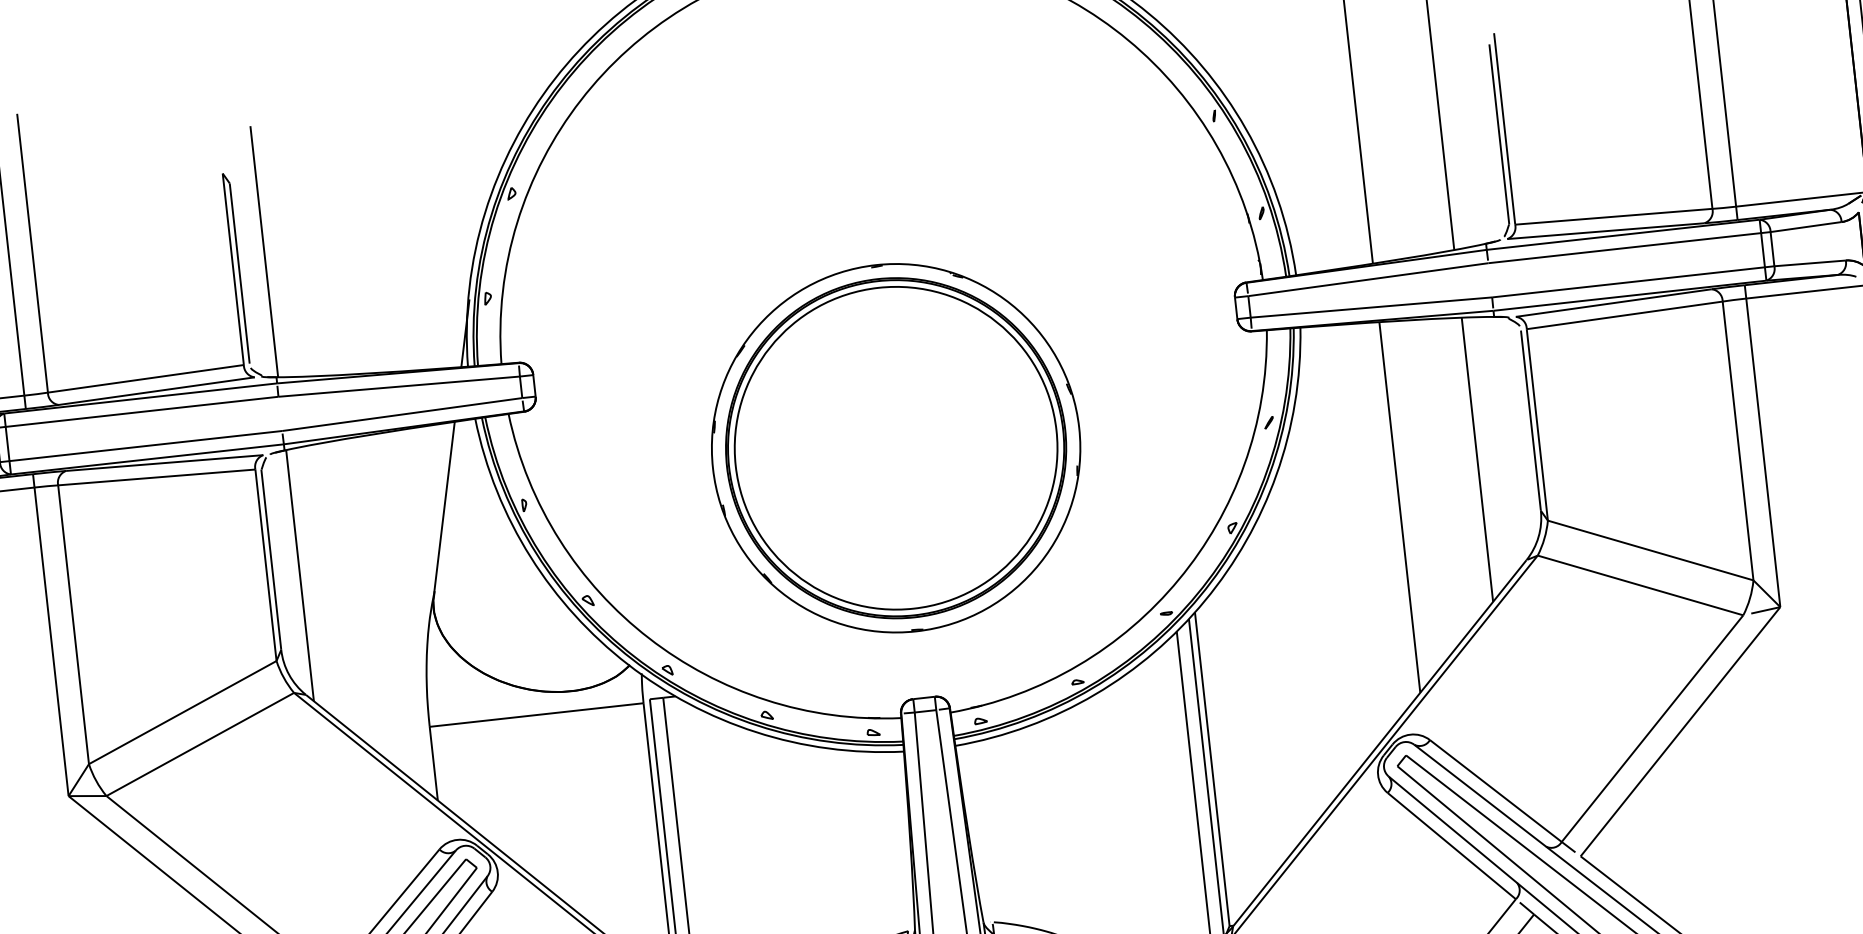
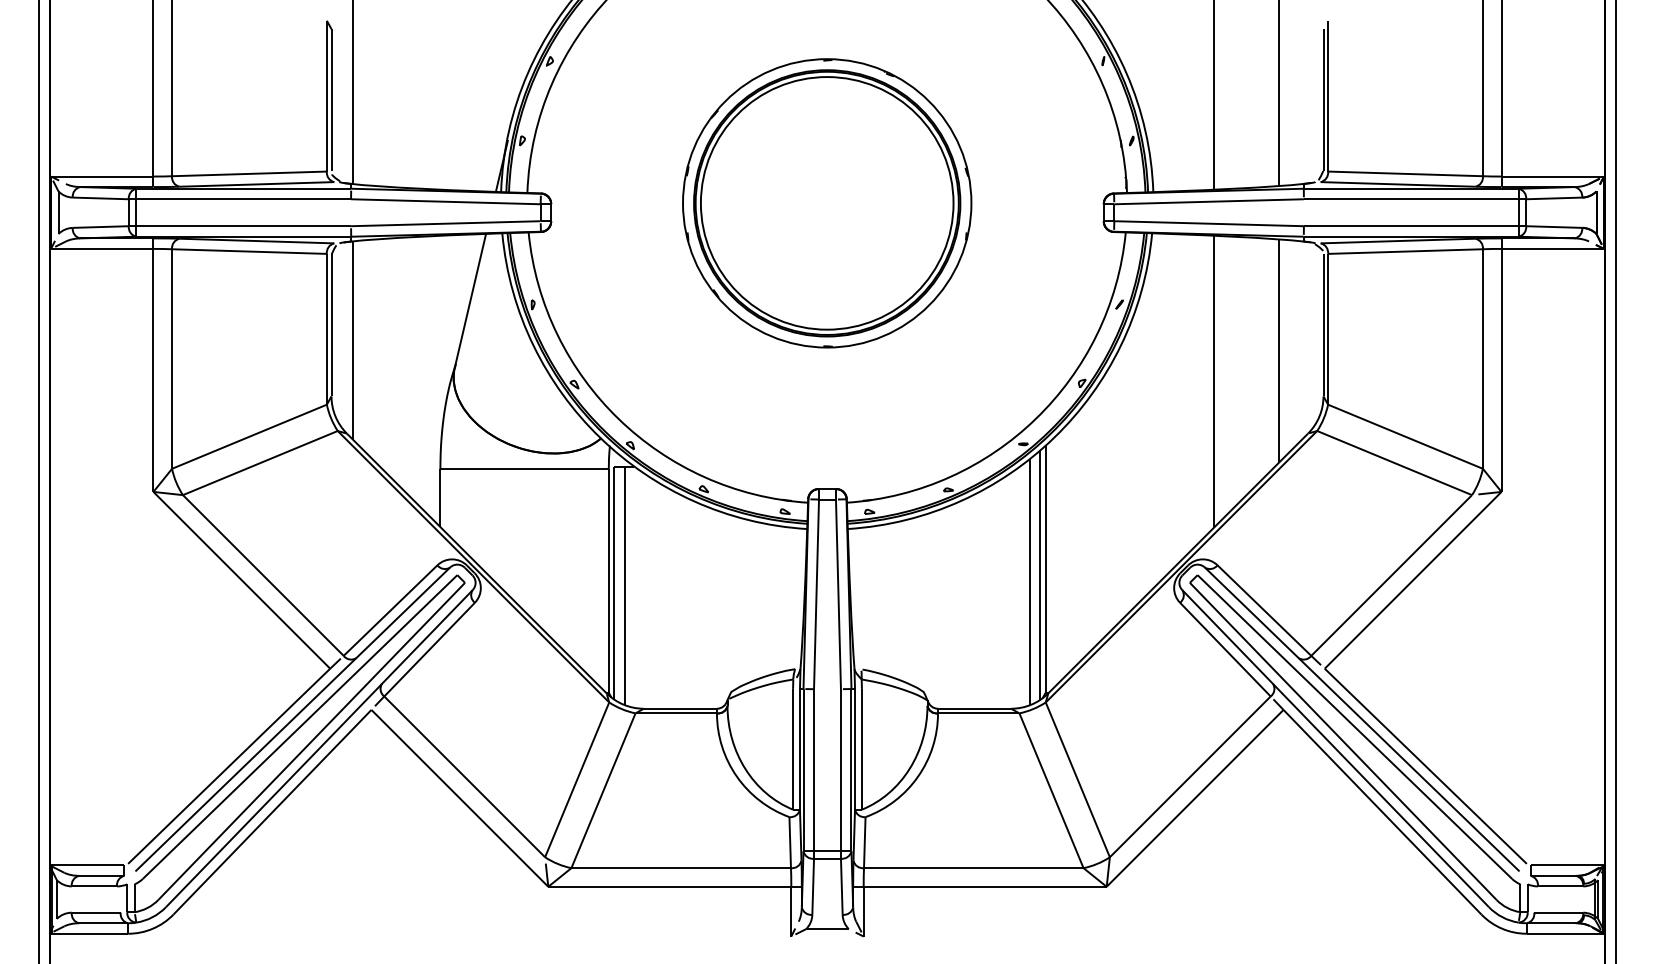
part: (896, 448) -> (827, 203), moved

